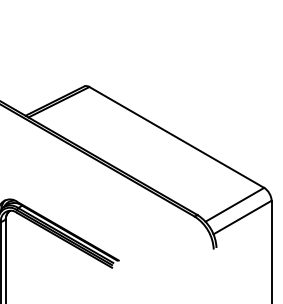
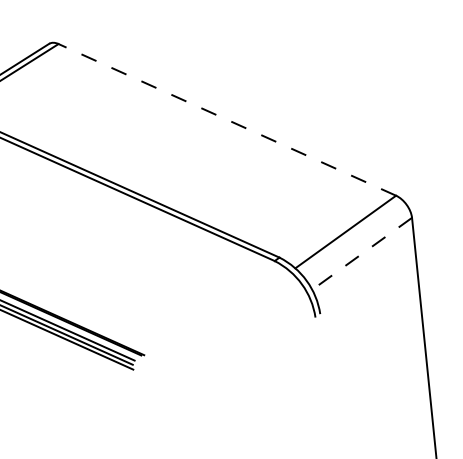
line: (176, 137) -> (226, 119), solid -> dashed
line: (242, 217) -> (362, 253), solid -> dashed

